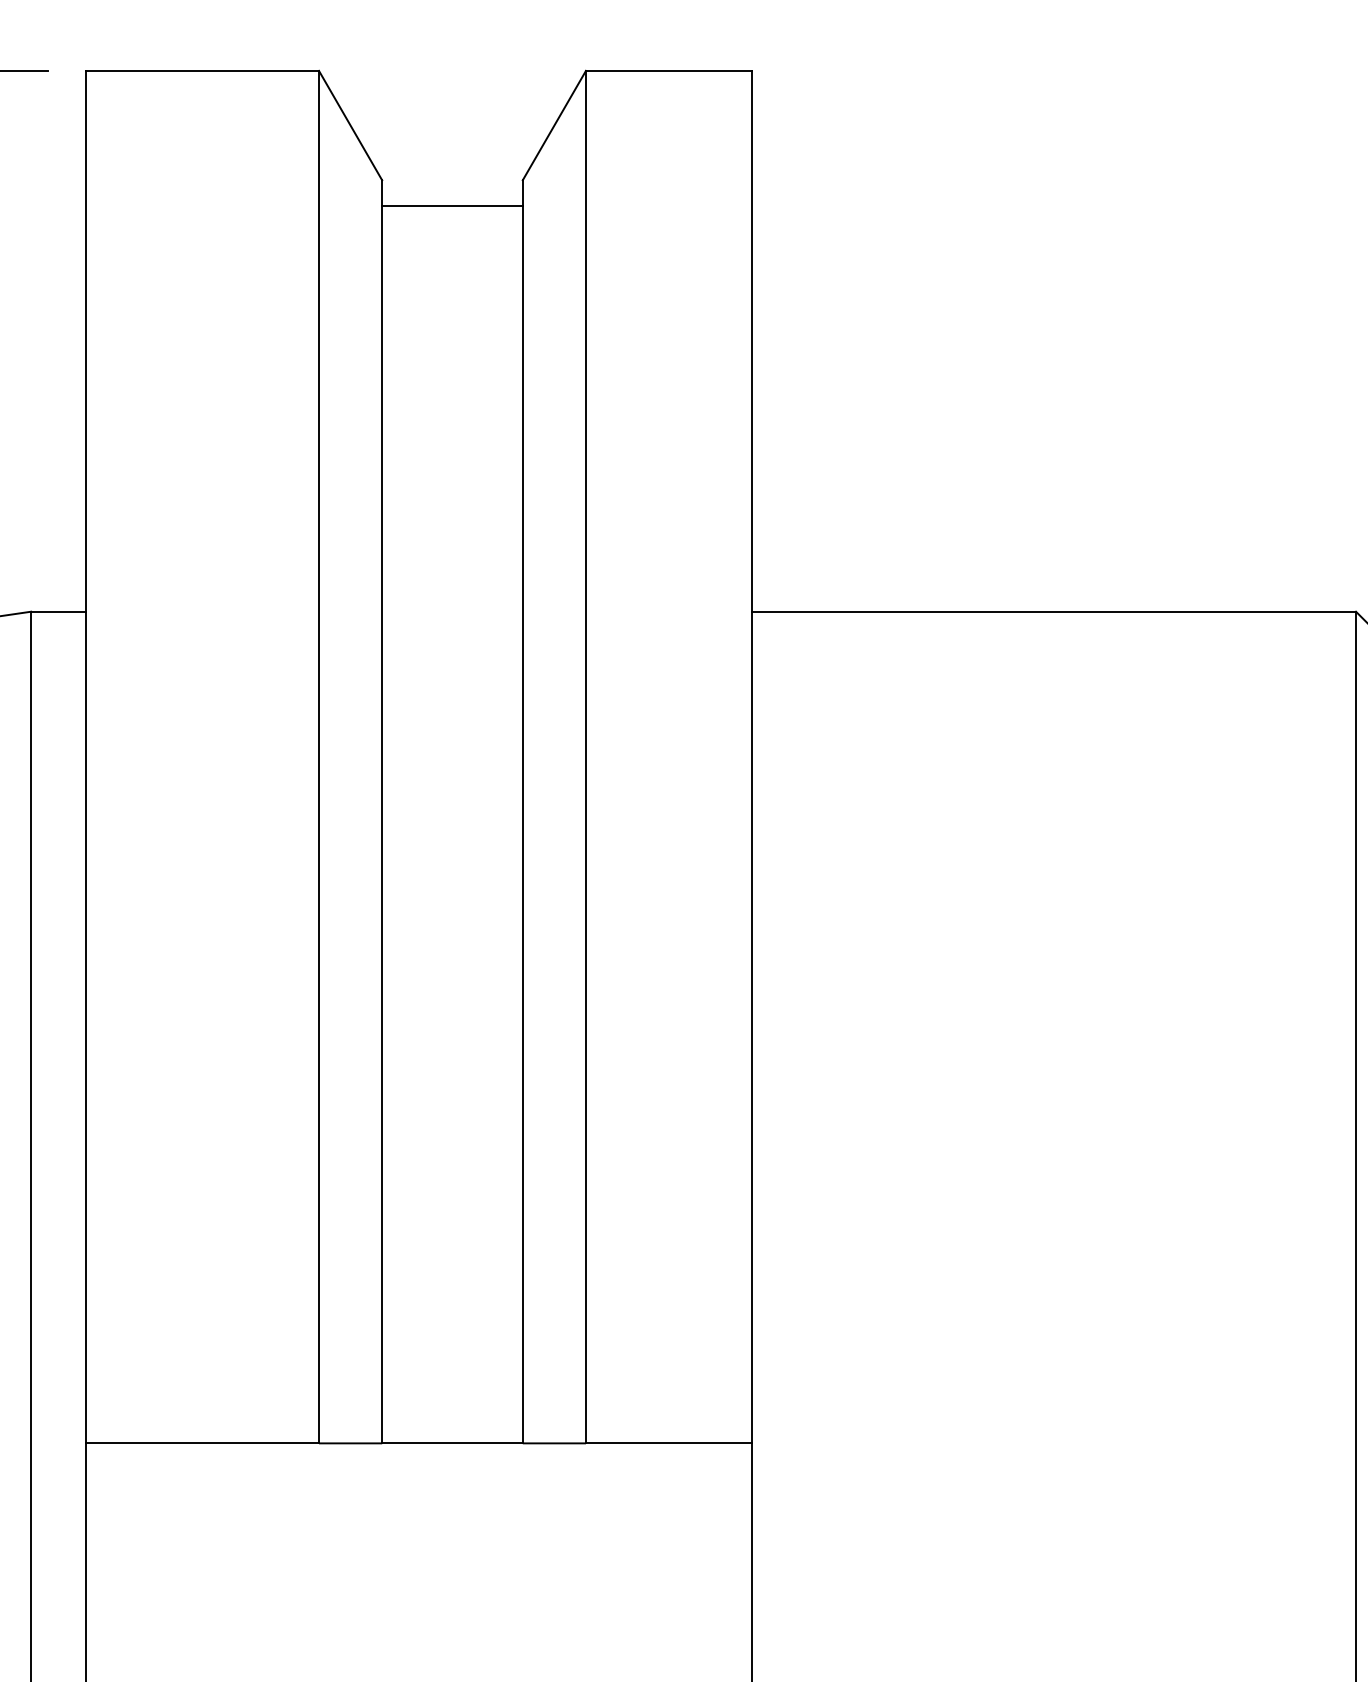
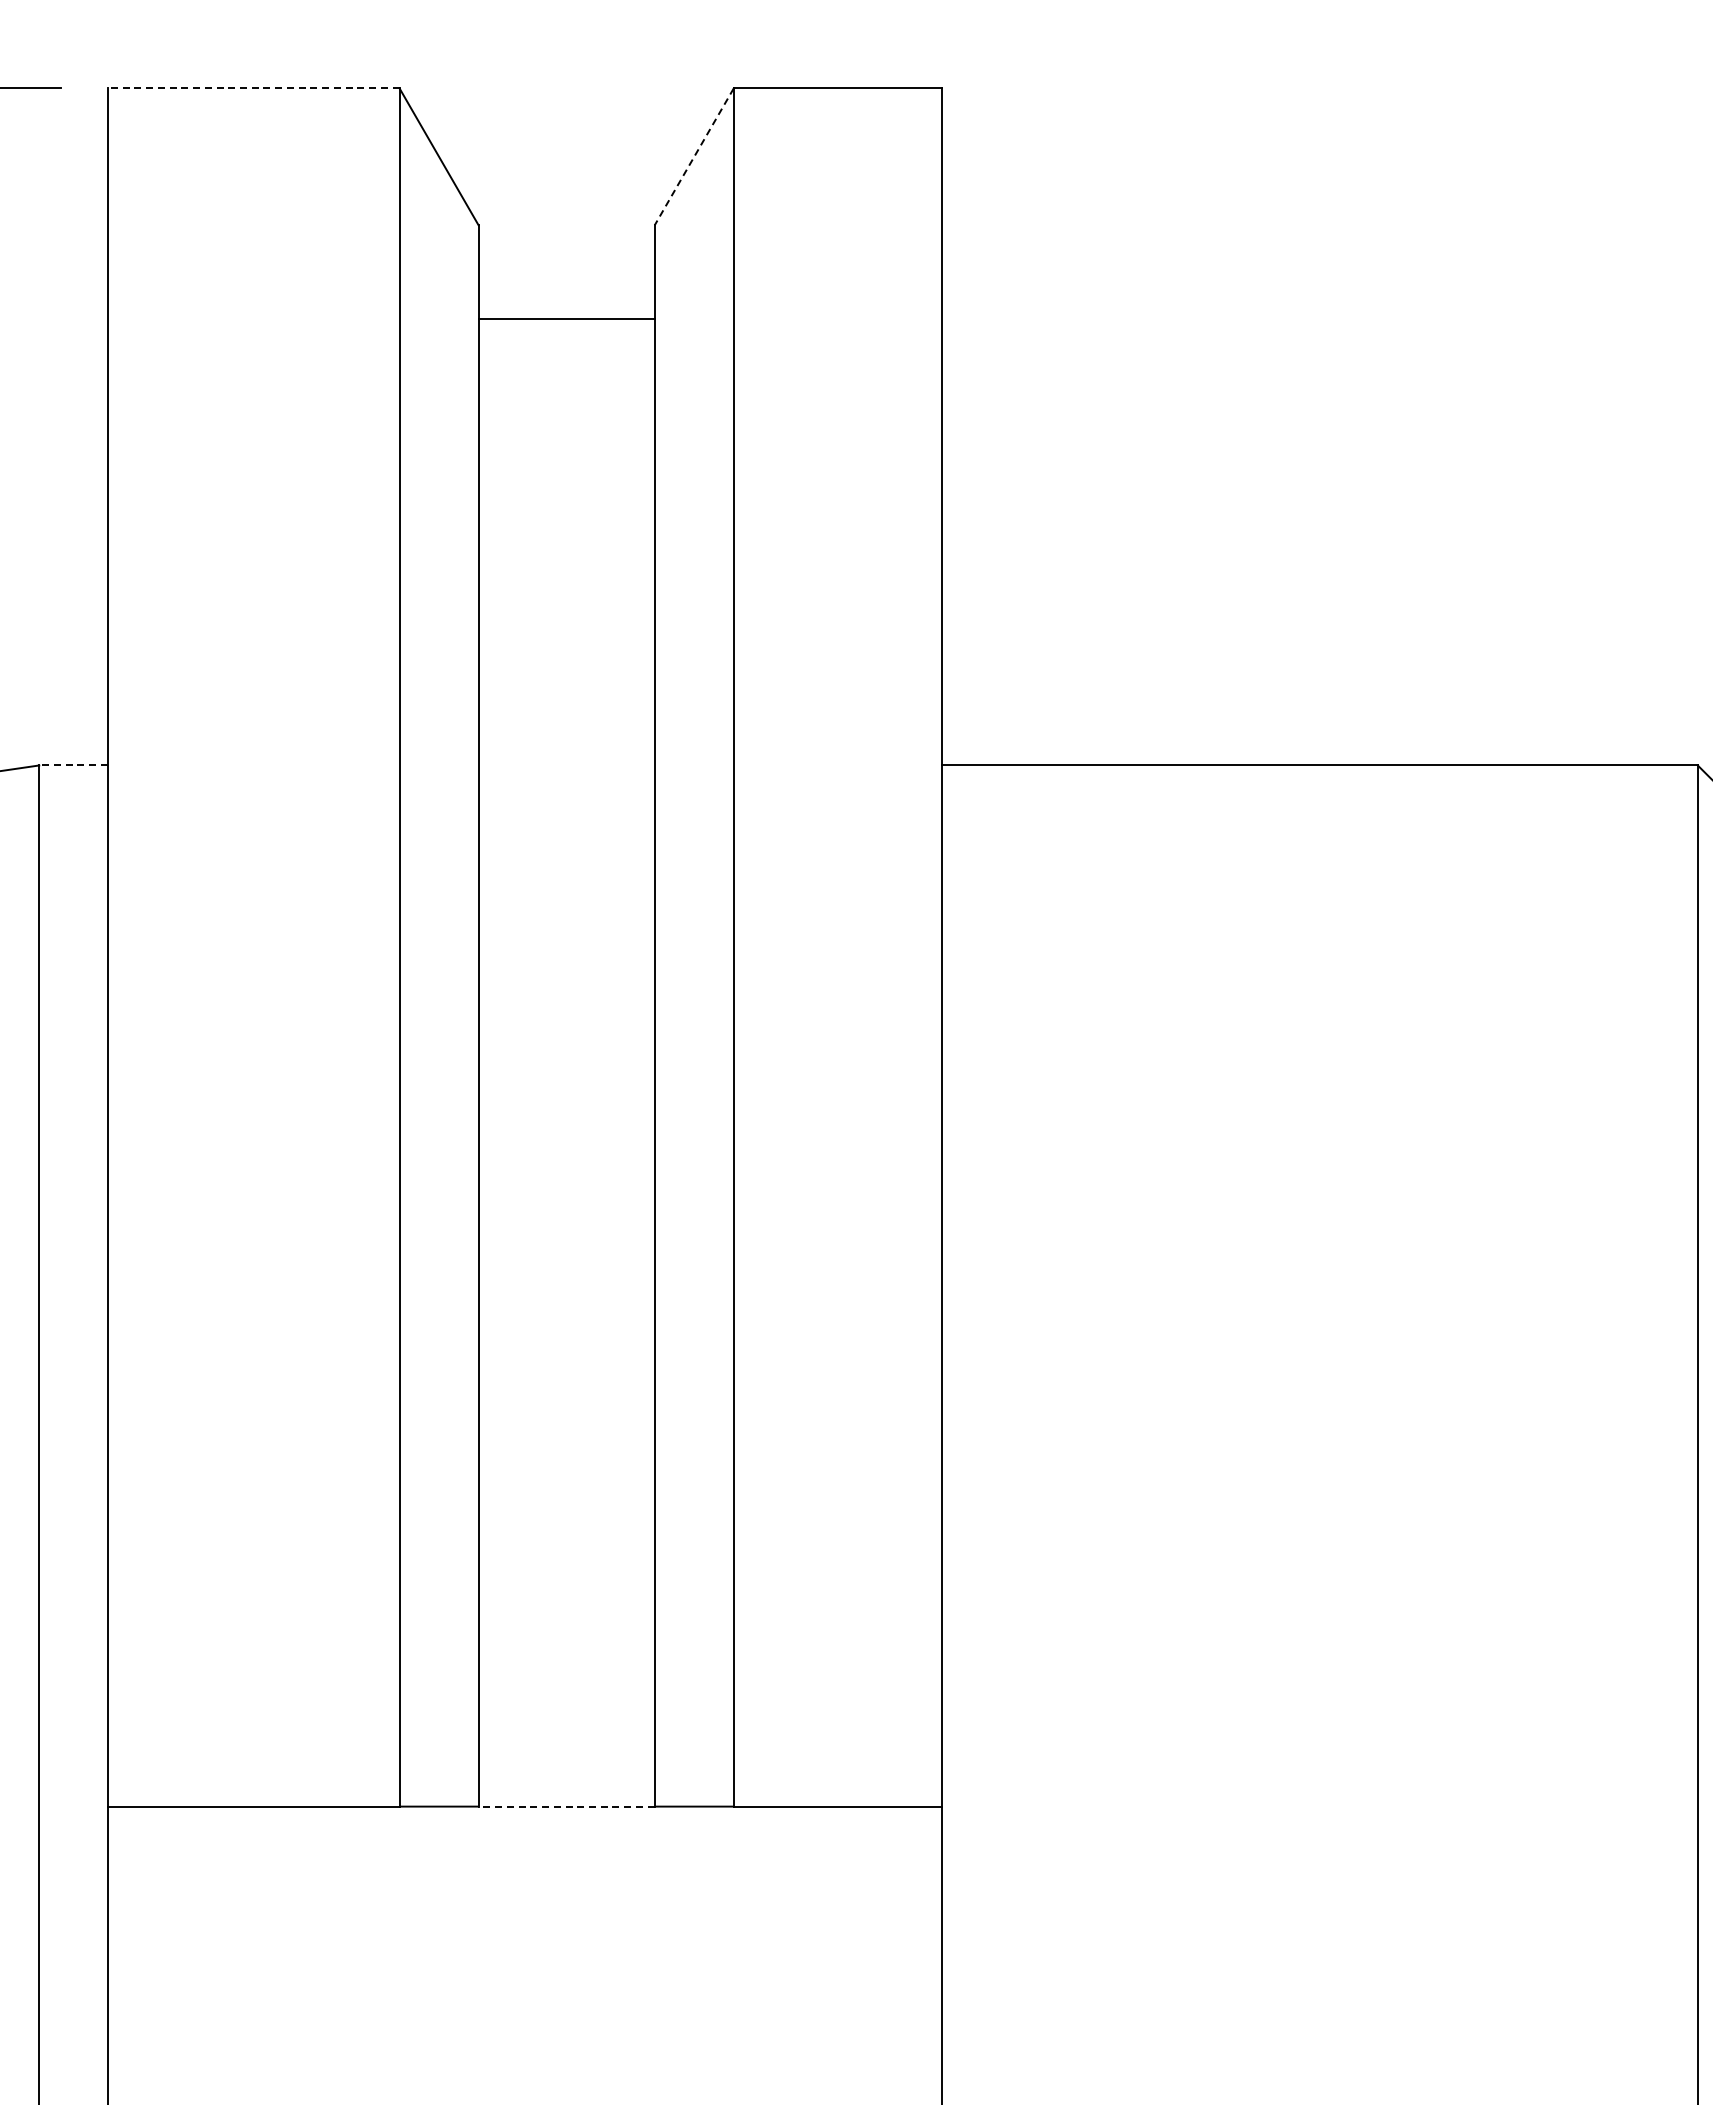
line: (202, 70) -> (253, 88), solid -> dashed
line: (553, 126) -> (693, 157), solid -> dashed
line: (452, 205) -> (566, 318), moved
line: (58, 611) -> (73, 765), solid -> dashed
line: (452, 1443) -> (566, 1806), solid -> dashed

